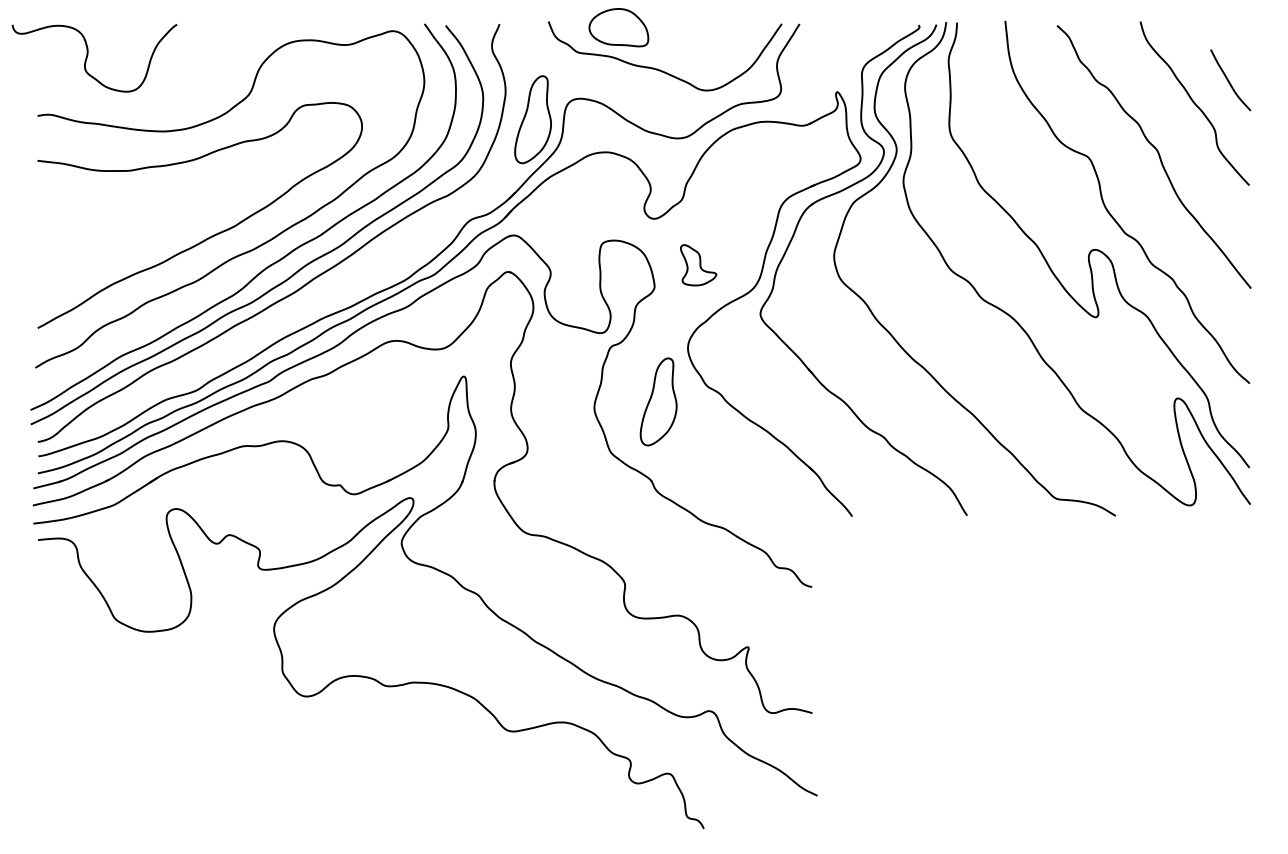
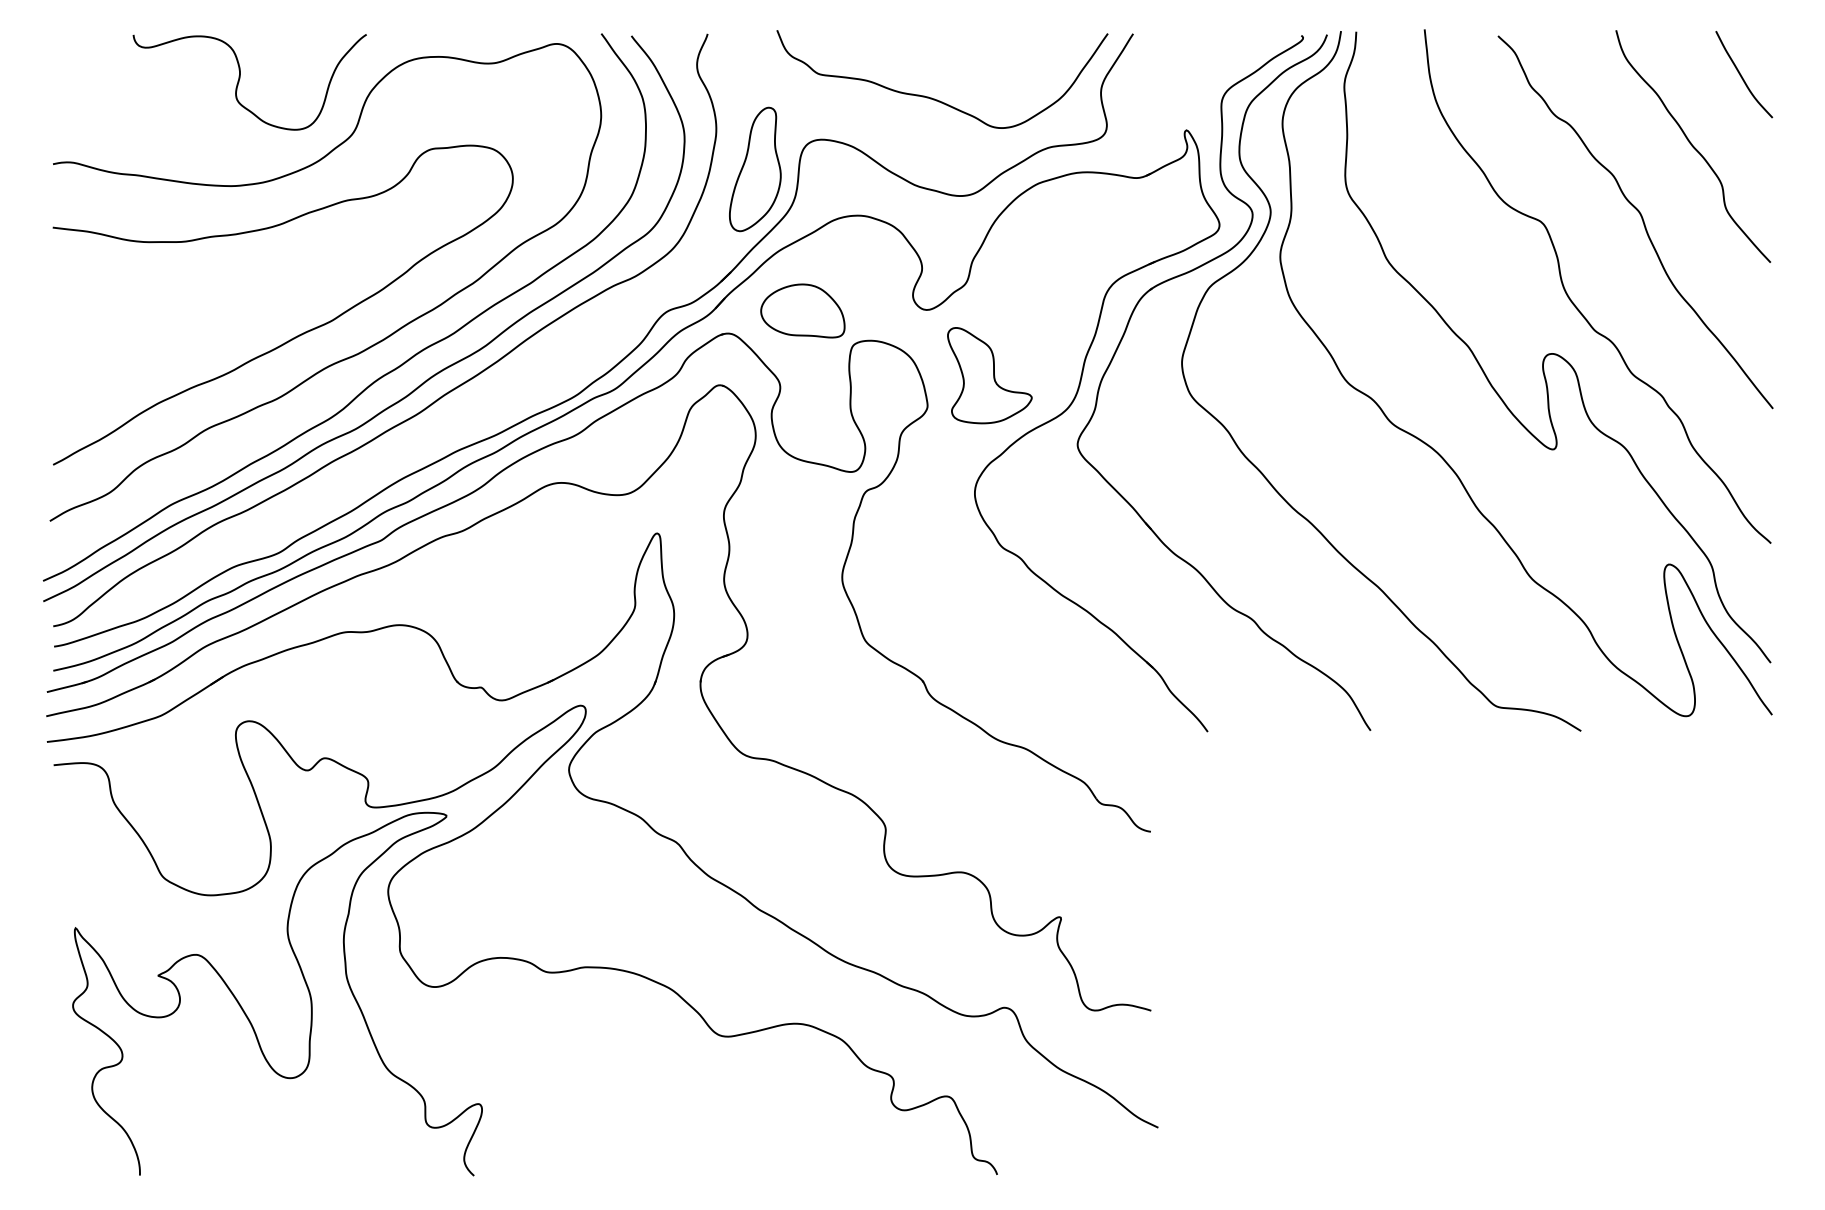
part: (618, 27) -> (802, 310), moved
curve: (88, 55) -> (240, 78), moved
curve: (1229, 81) -> (1742, 76), moved
part: (698, 265) -> (989, 375), size x1.67
part: (658, 401) -> (933, 569), removed
curve: (215, 693) -> (304, 982), added

